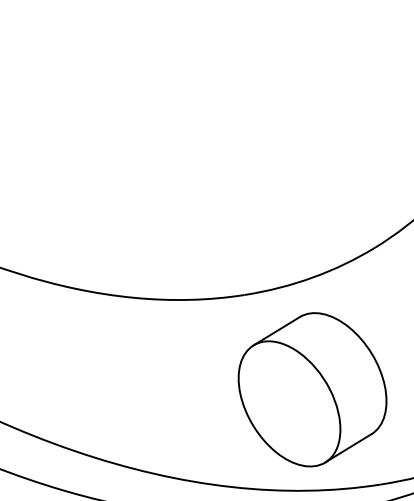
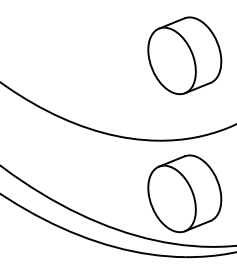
part: (266, 120) -> (184, 55), added

